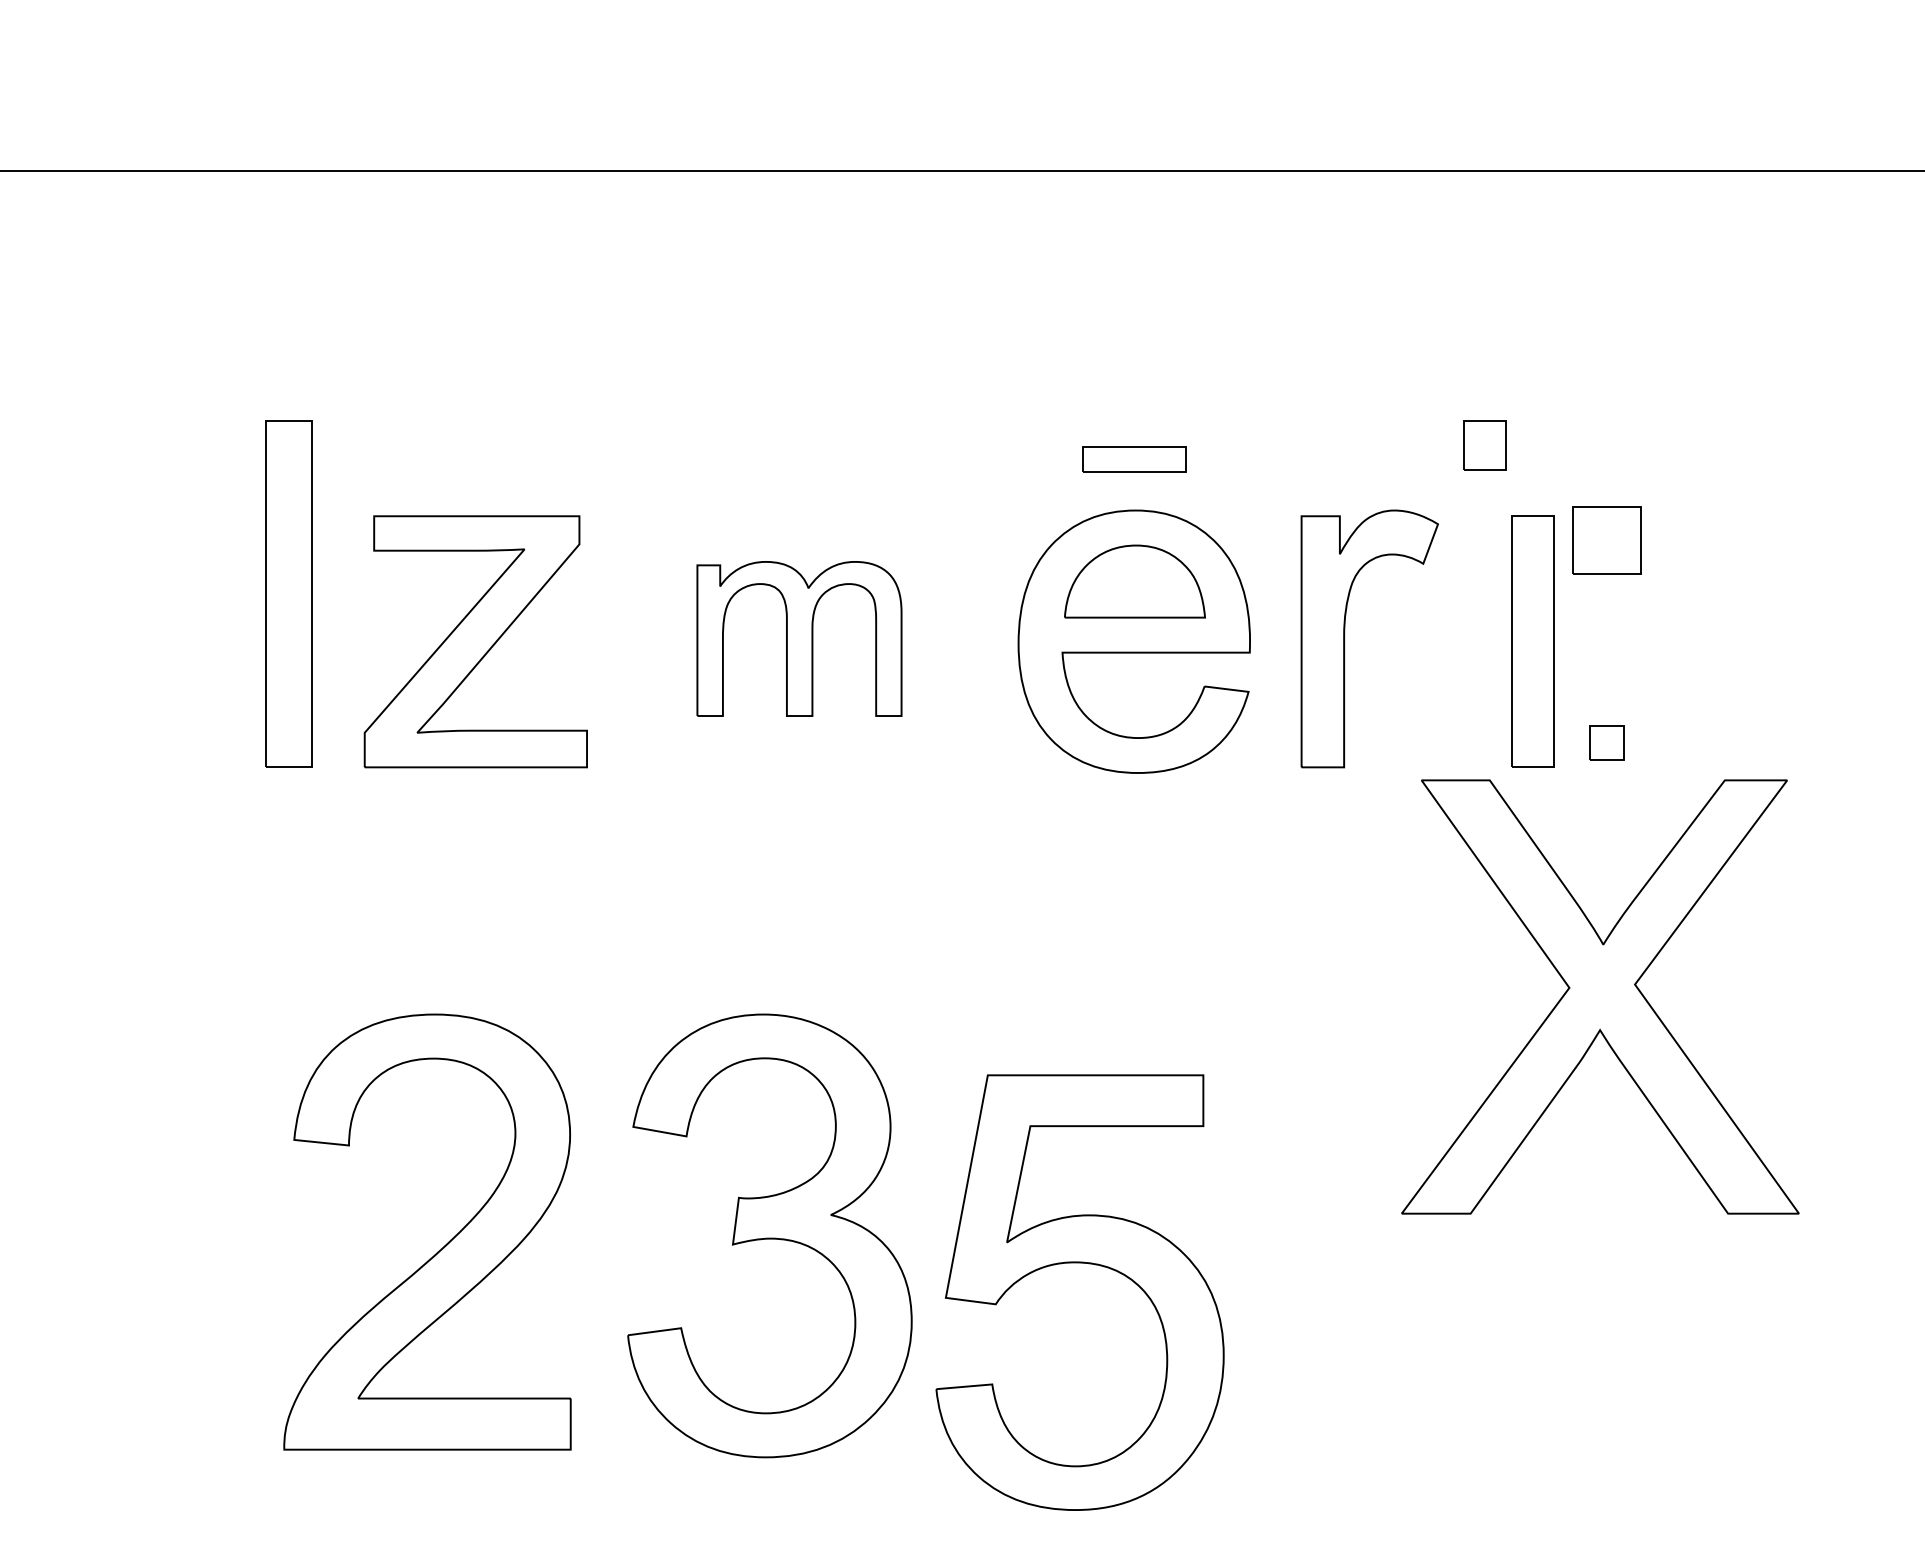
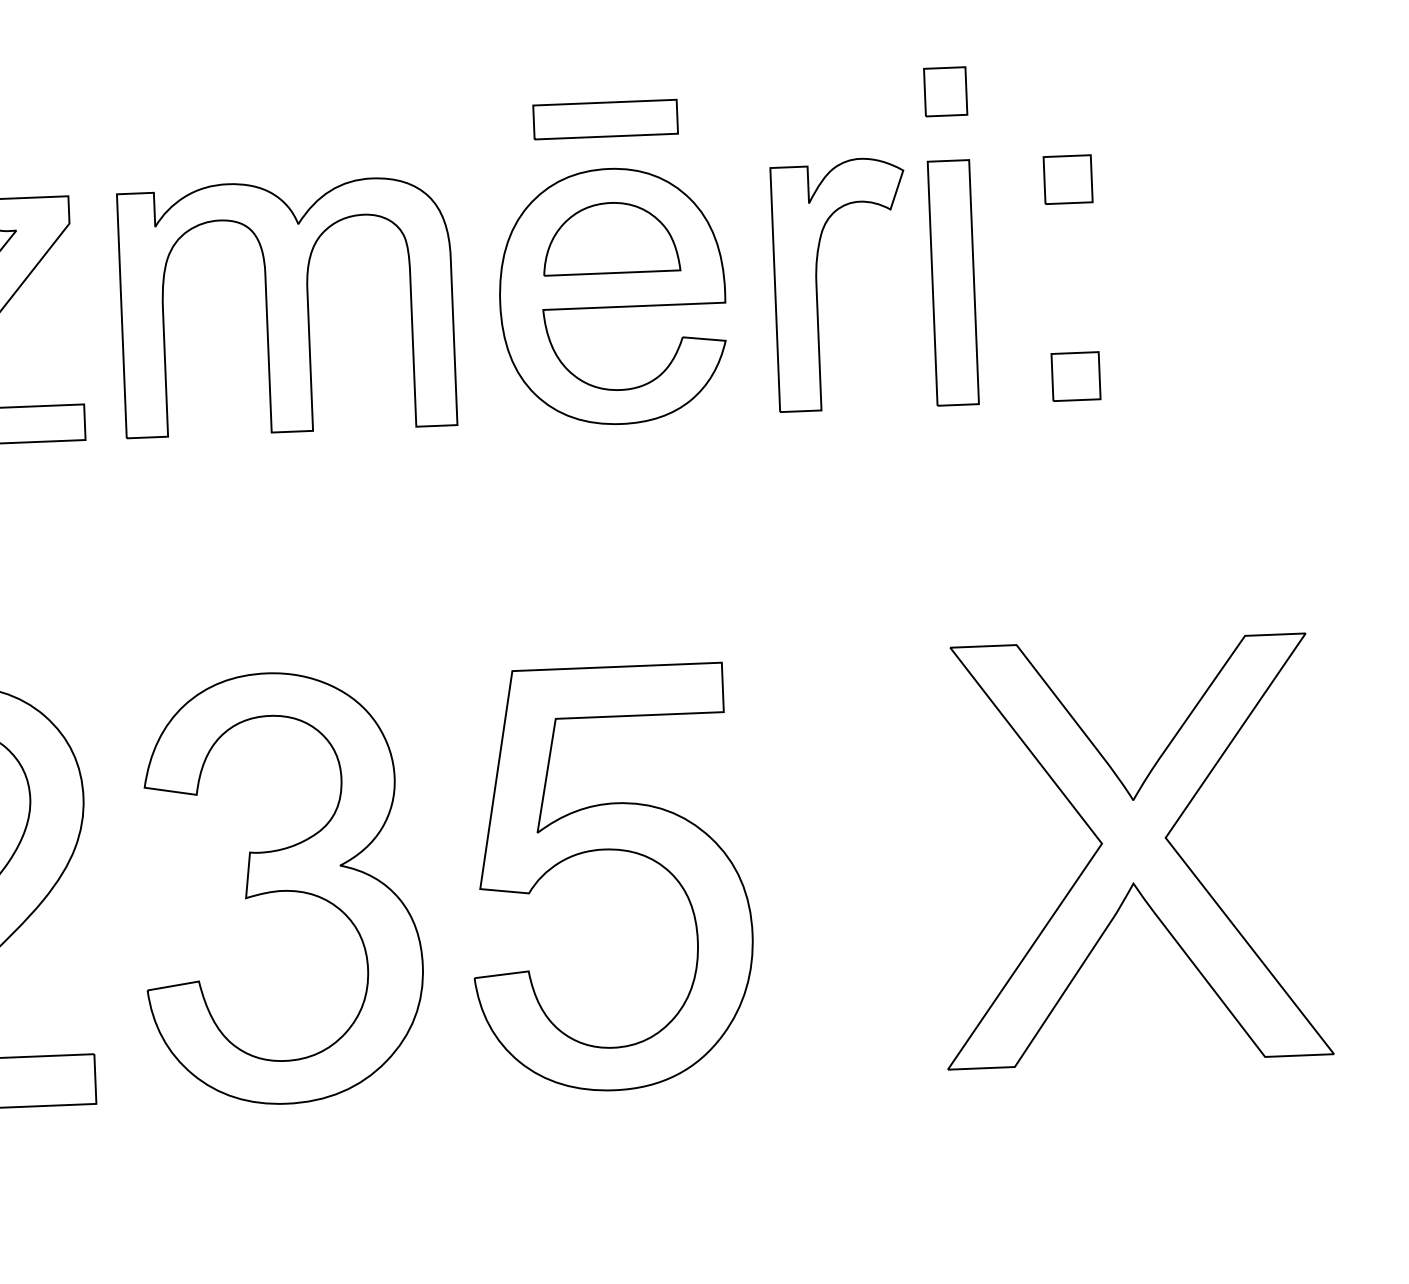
part: (1134, 459) -> (605, 119), size x1.43
part: (1606, 540) -> (1067, 179), size x0.71
part: (799, 638) -> (287, 306), size x1.67
part: (1532, 641) -> (953, 282), moved
part: (1606, 742) -> (1075, 376), size x1.43
part: (1600, 996) -> (1132, 850), moved
part: (1079, 1263) -> (608, 850), moved

